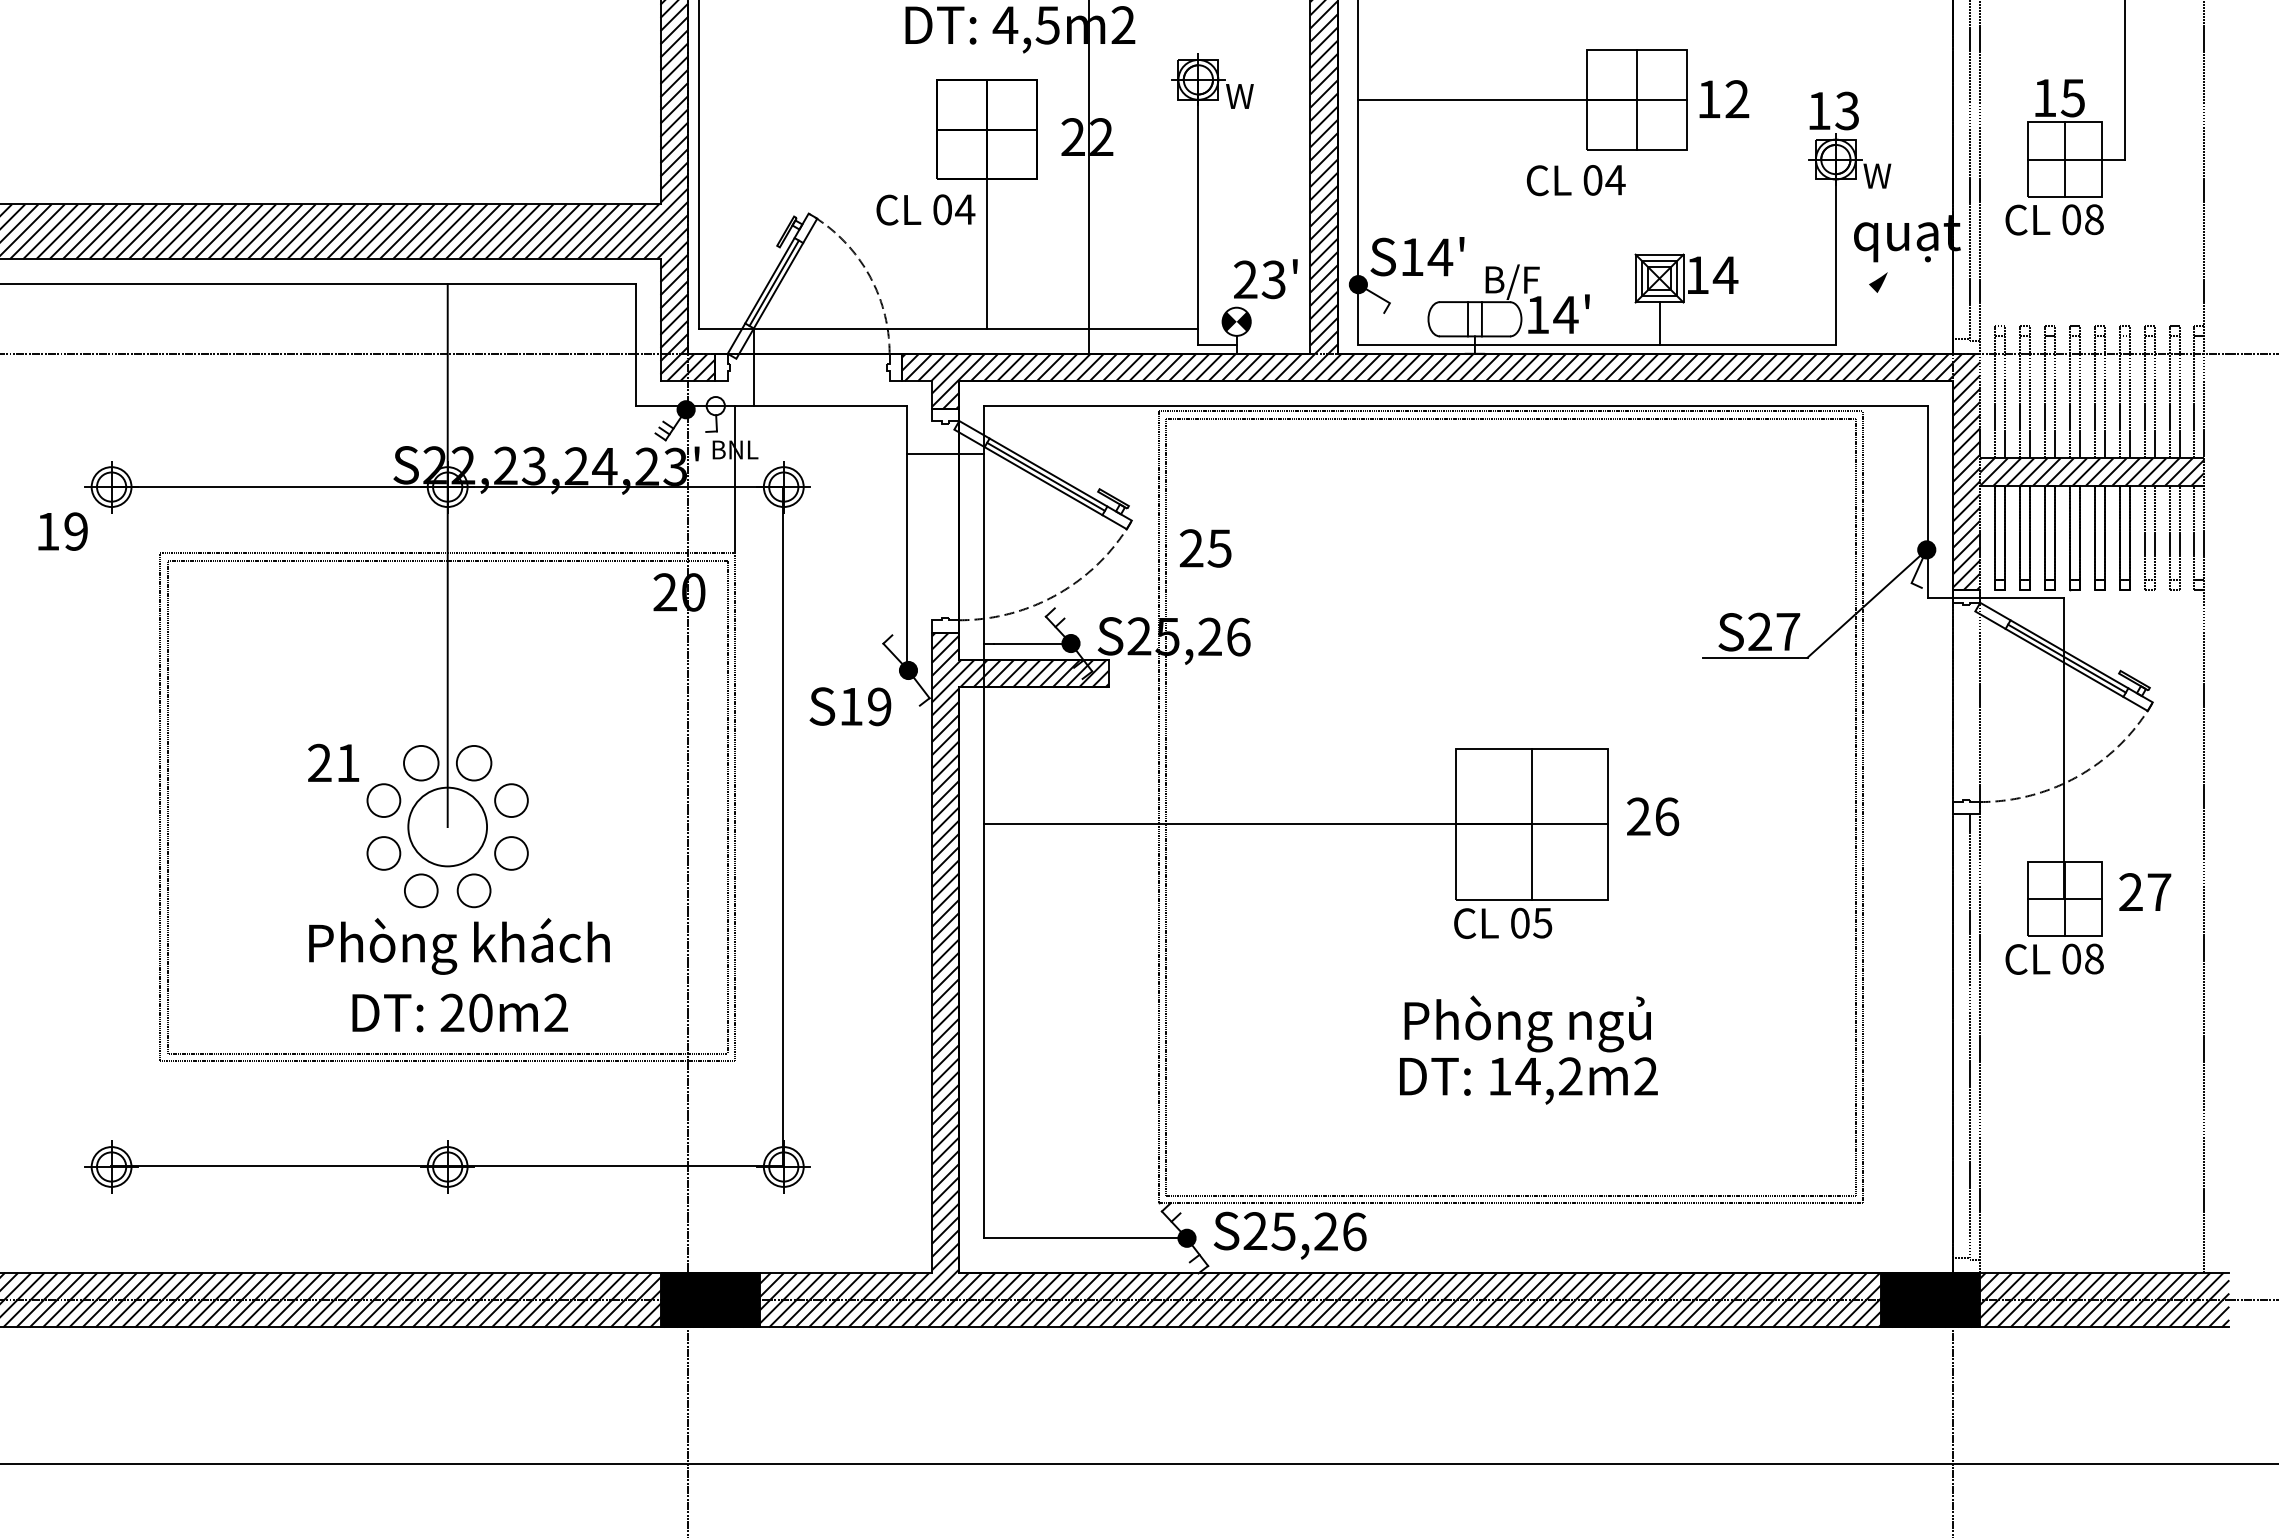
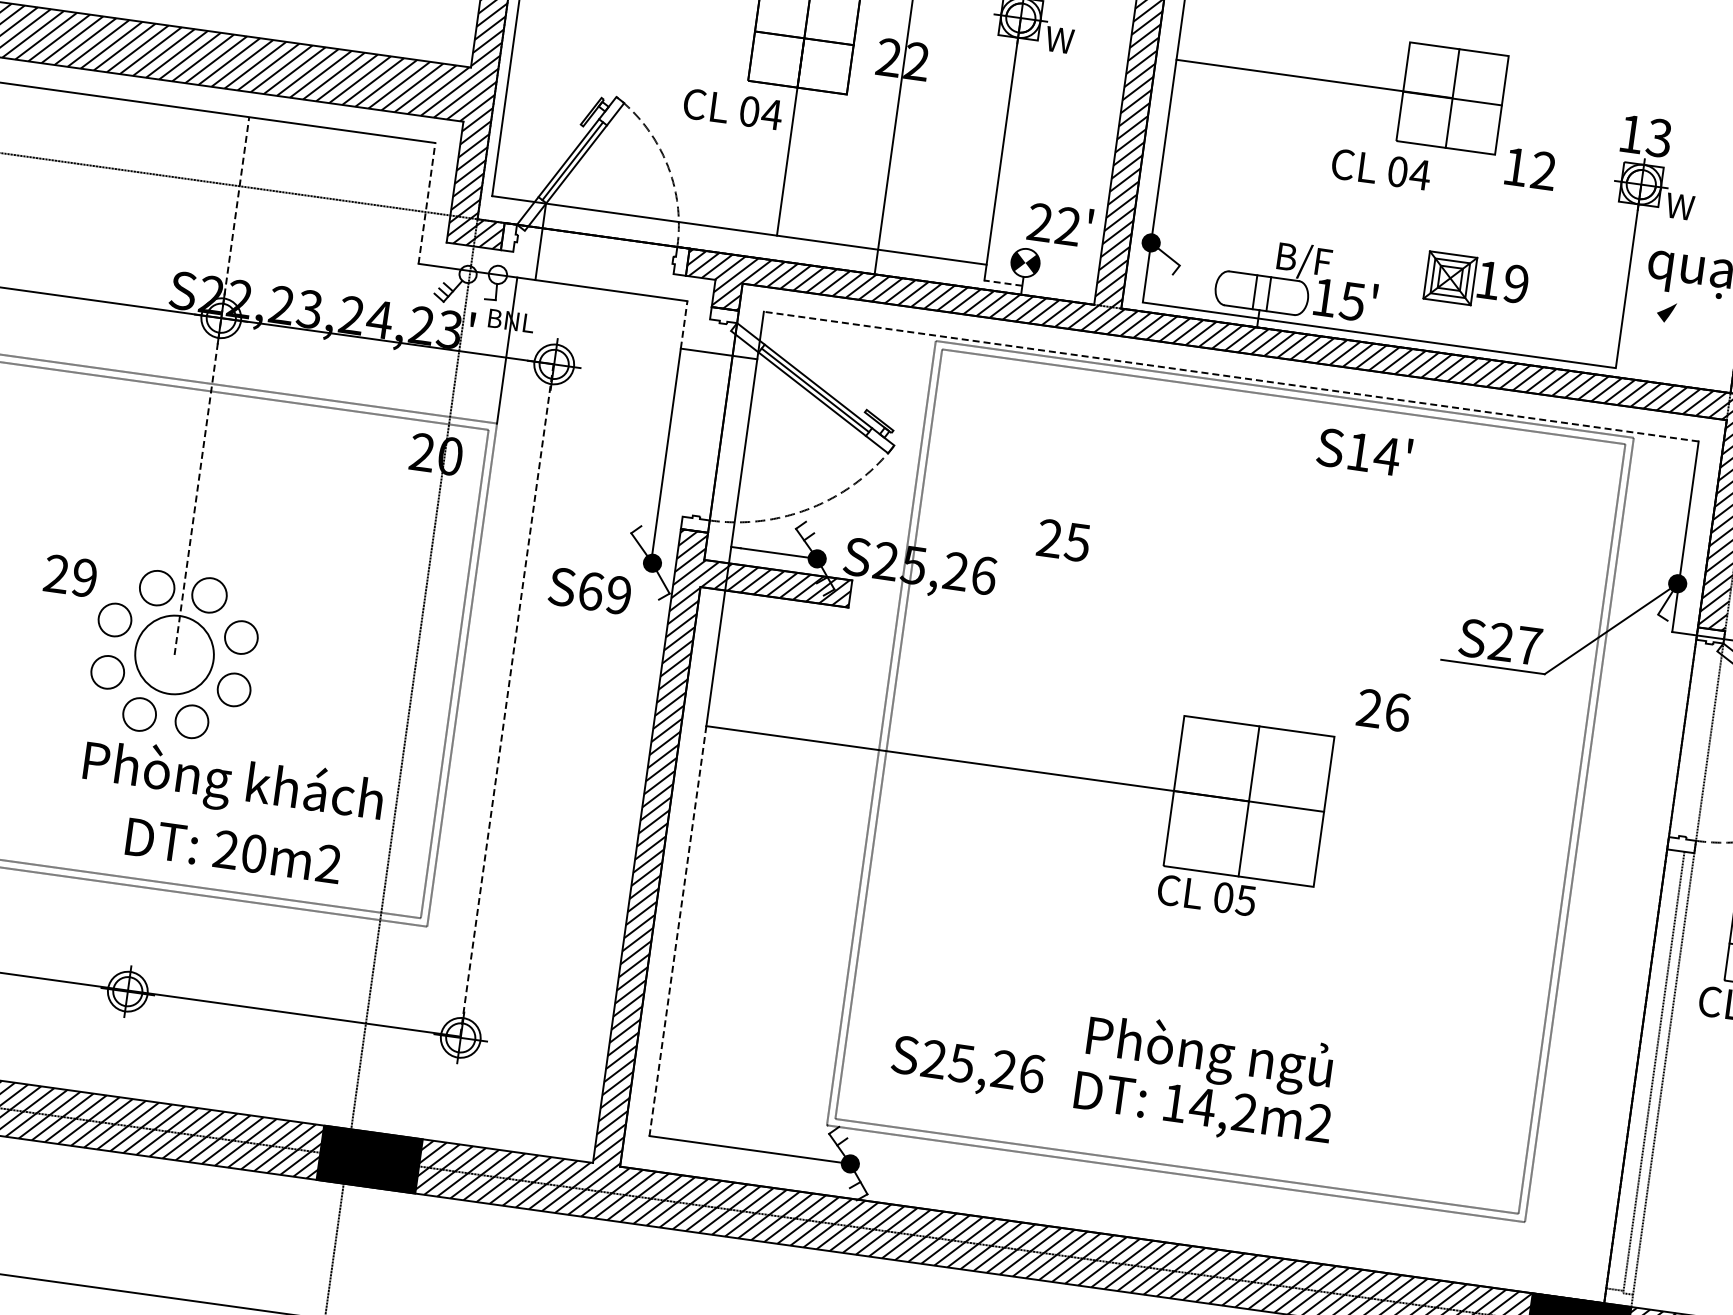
text: (1724, 98) -> (1531, 168), moved
text: (1417, 256) -> (1364, 452), moved
text: (1725, 275) -> (1516, 284), 14 -> 19
text: (1273, 279) -> (1067, 226), 23' -> 22'
text: (1565, 315) -> (1352, 301), 14' -> 15'
line: (1659, 323) -> (1444, 322), removed
line: (635, 344) -> (426, 202), solid -> dashed
line: (1217, 344) -> (1003, 282), solid -> dashed
line: (1456, 406) -> (1231, 377), solid -> dashed
fill: (685, 409) -> (467, 274), removed
line: (907, 430) -> (684, 325), solid -> dashed
text: (1205, 548) -> (1063, 540), moved
line: (447, 555) -> (211, 385), solid -> dashed
text: (851, 706) -> (591, 591), S19 -> S69
text: (347, 762) -> (84, 577), 21 -> 29
text: (1653, 816) -> (1384, 710), moved
line: (783, 826) -> (507, 700), solid -> dashed
text: (459, 946) -> (233, 783), moved
text: (459, 1012) -> (233, 850), moved
line: (984, 1031) -> (678, 931), solid -> dashed
text: (1528, 1049) -> (1206, 1080), moved
text: (1289, 1235) -> (967, 1068), moved

